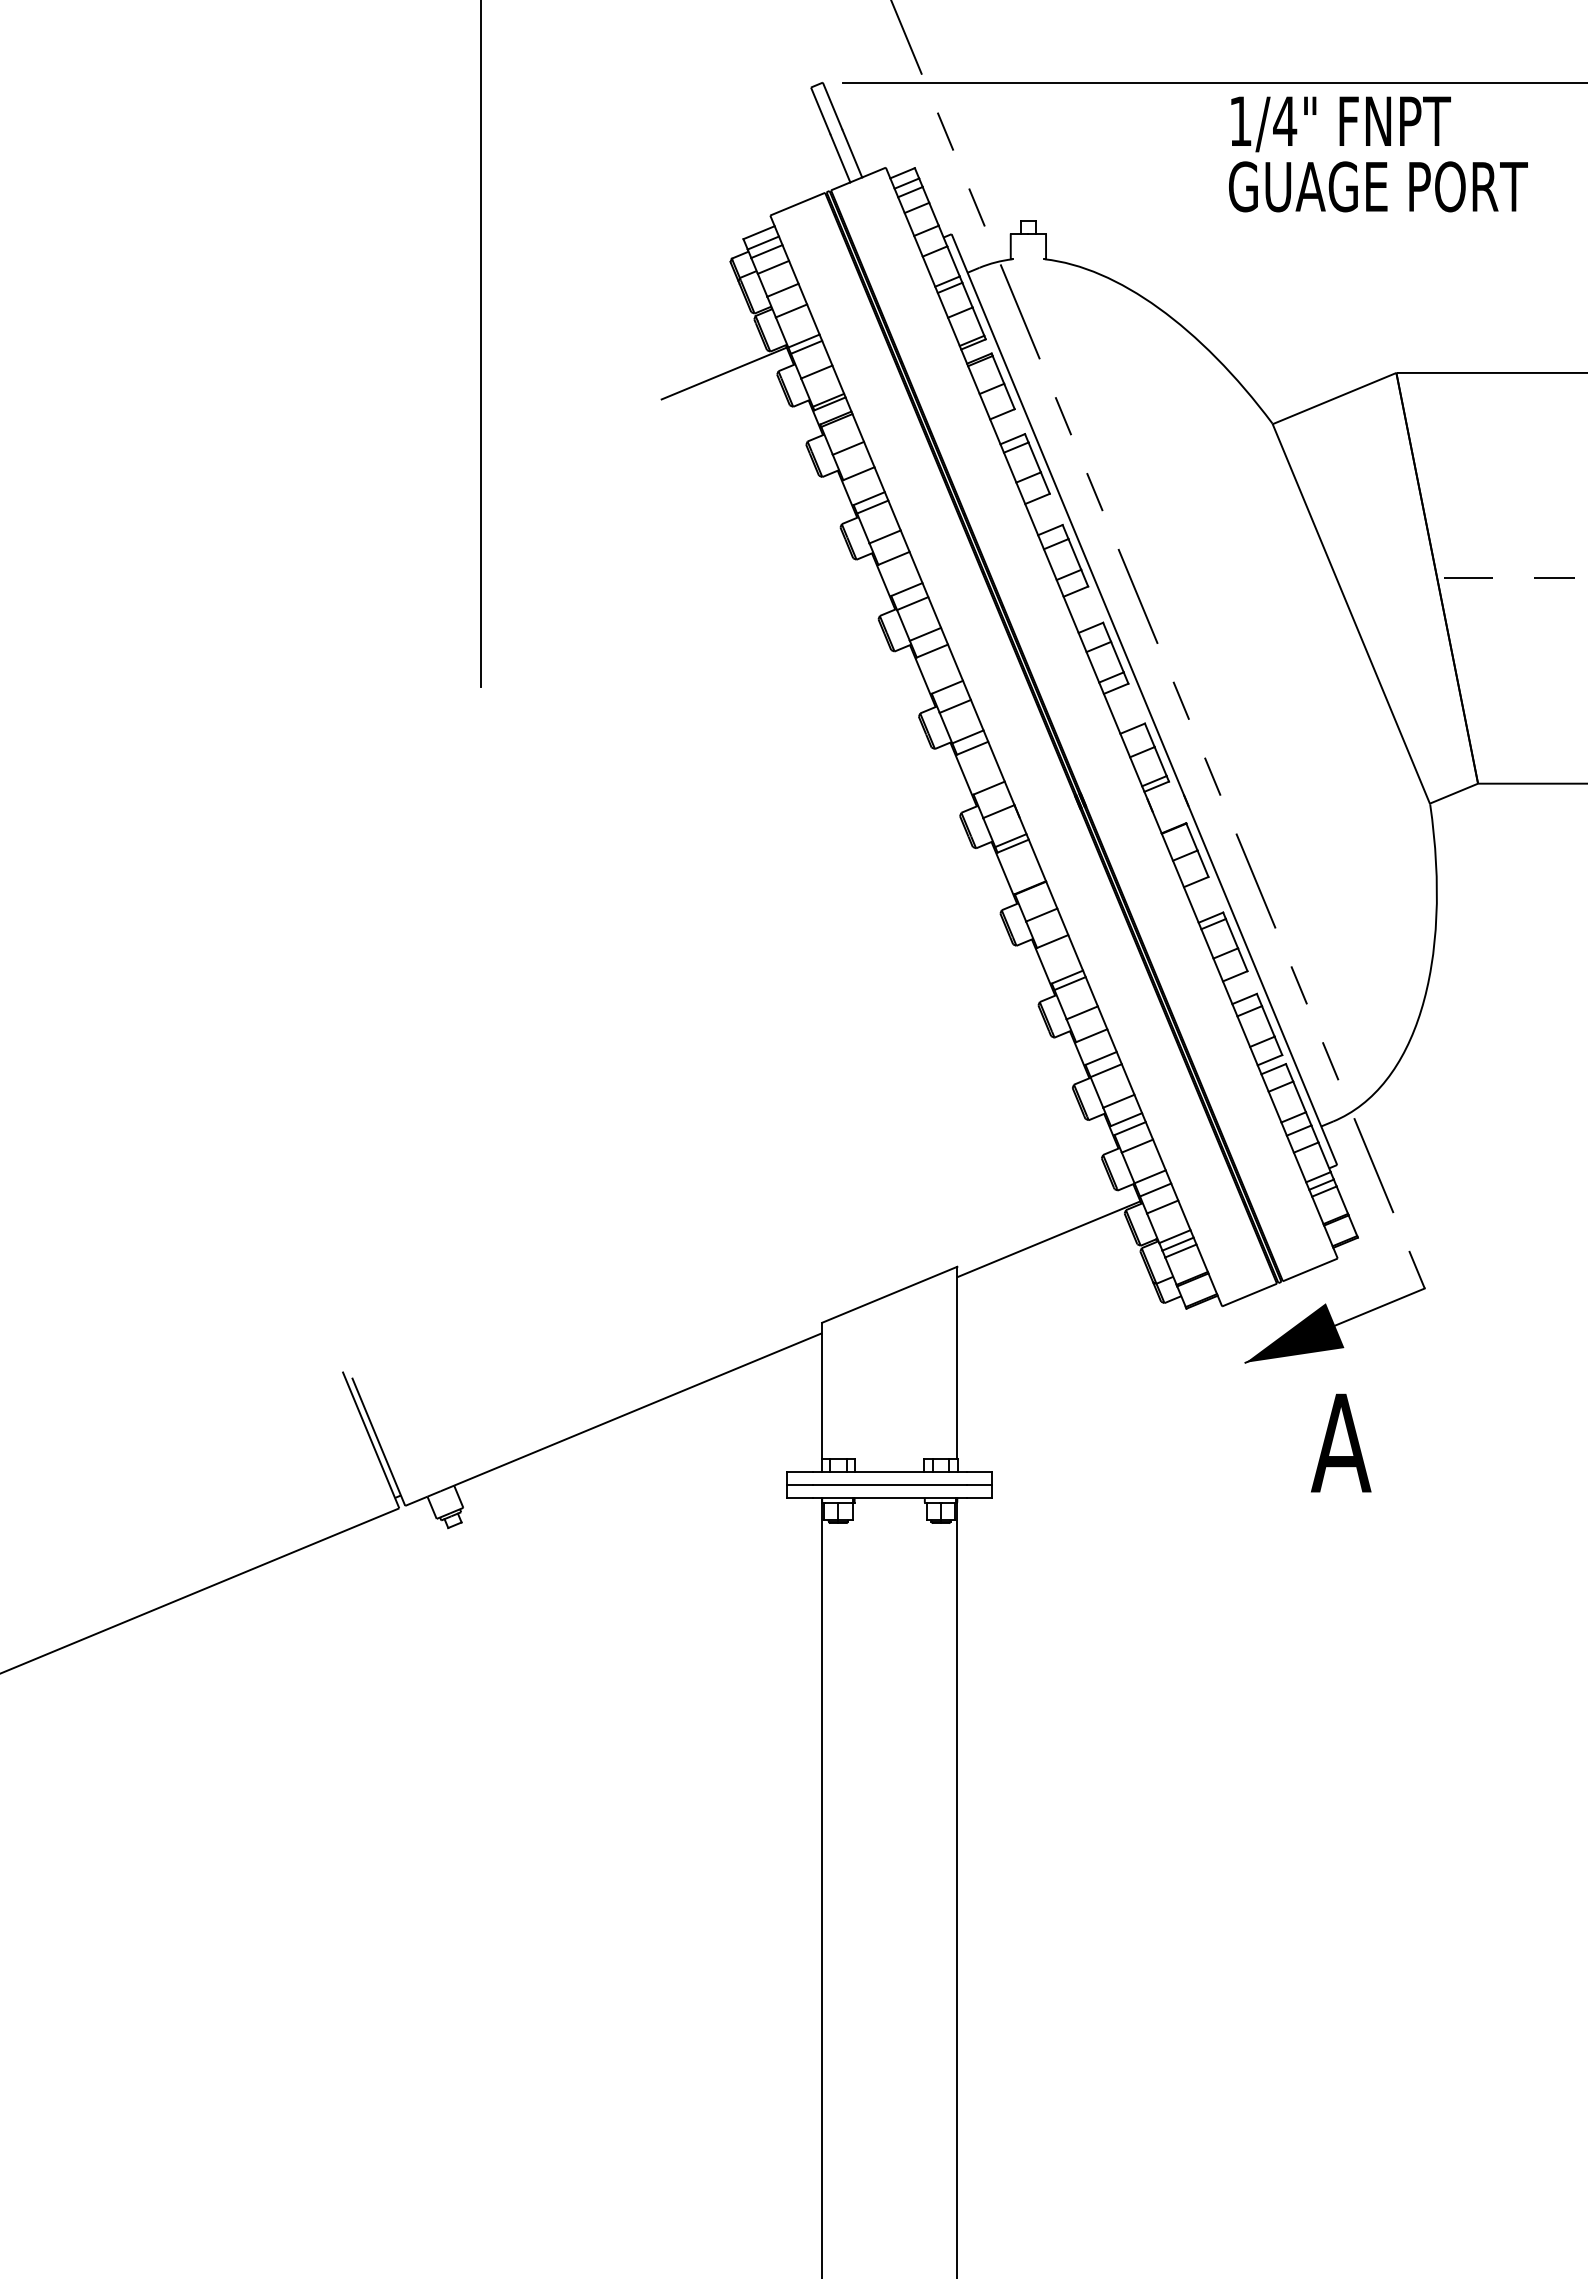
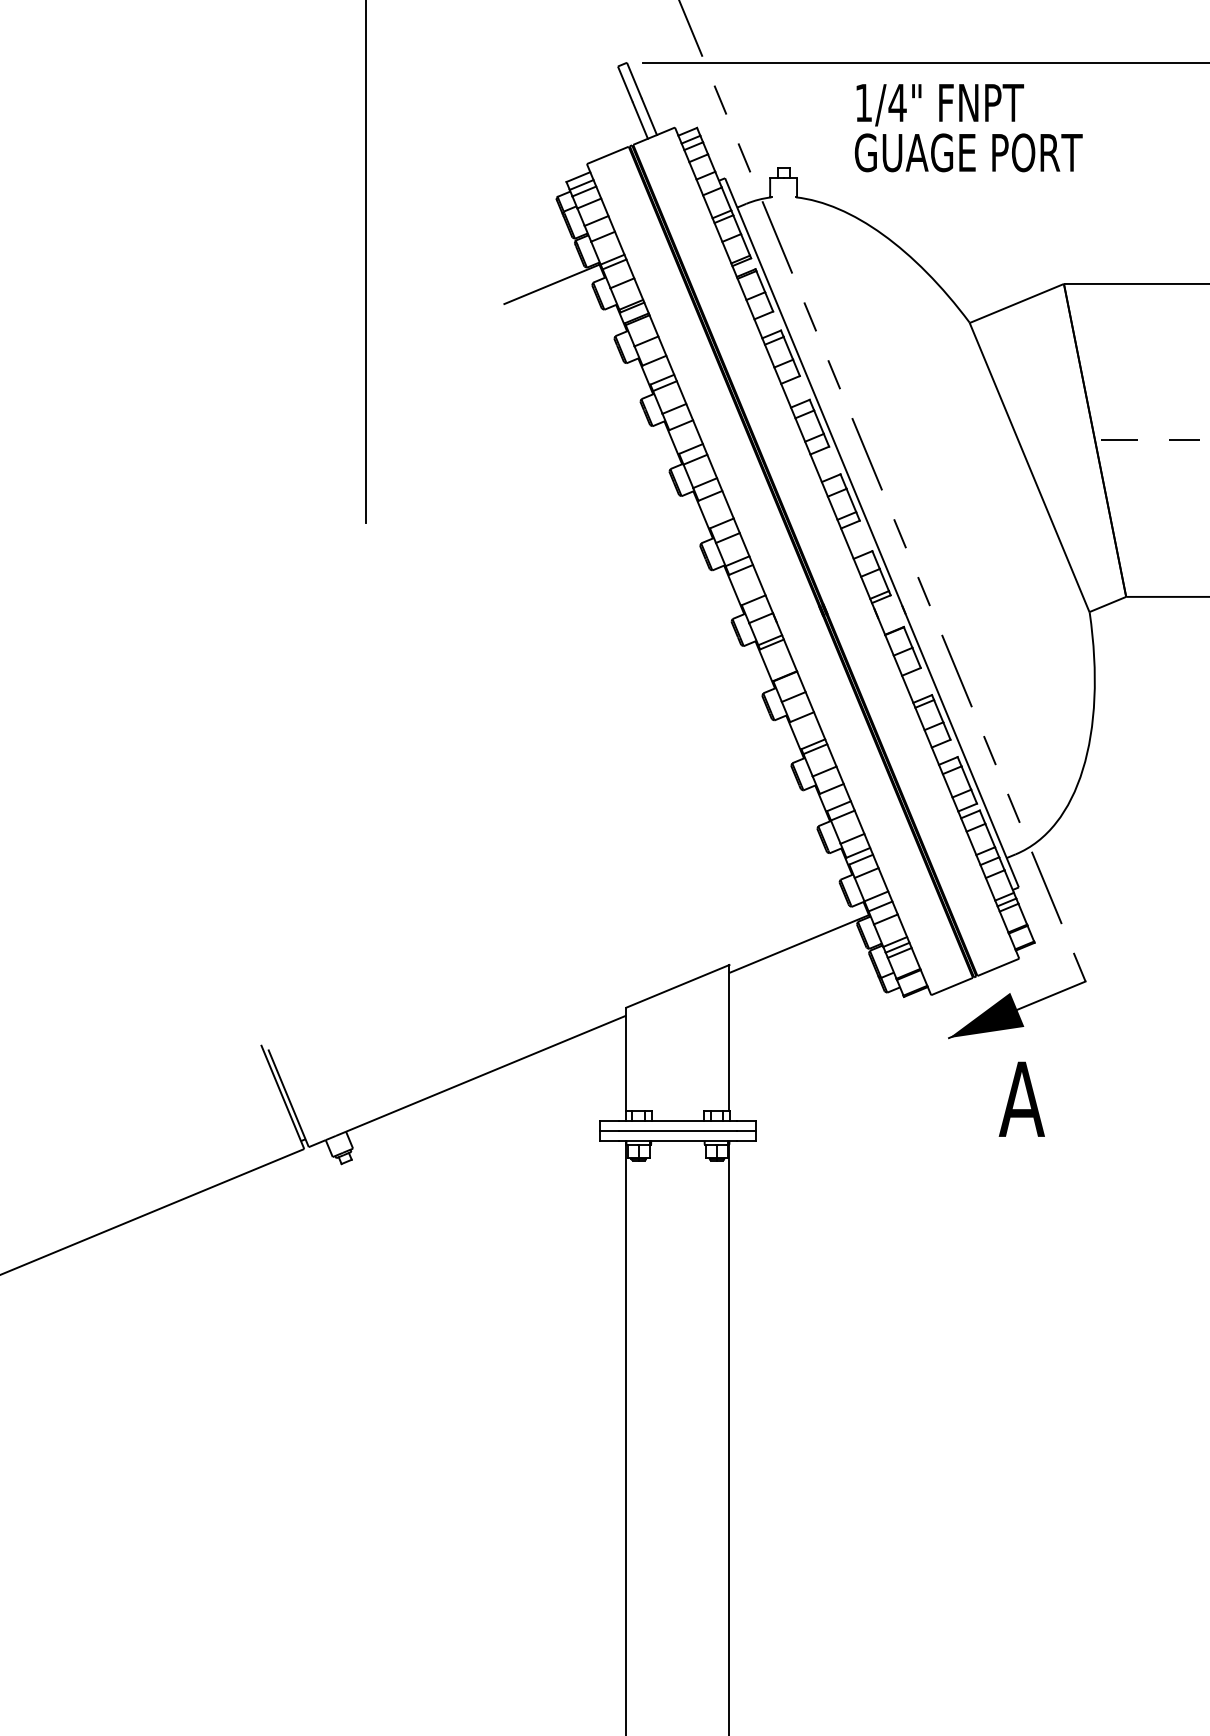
text: (1378, 154) -> (968, 128), moved

